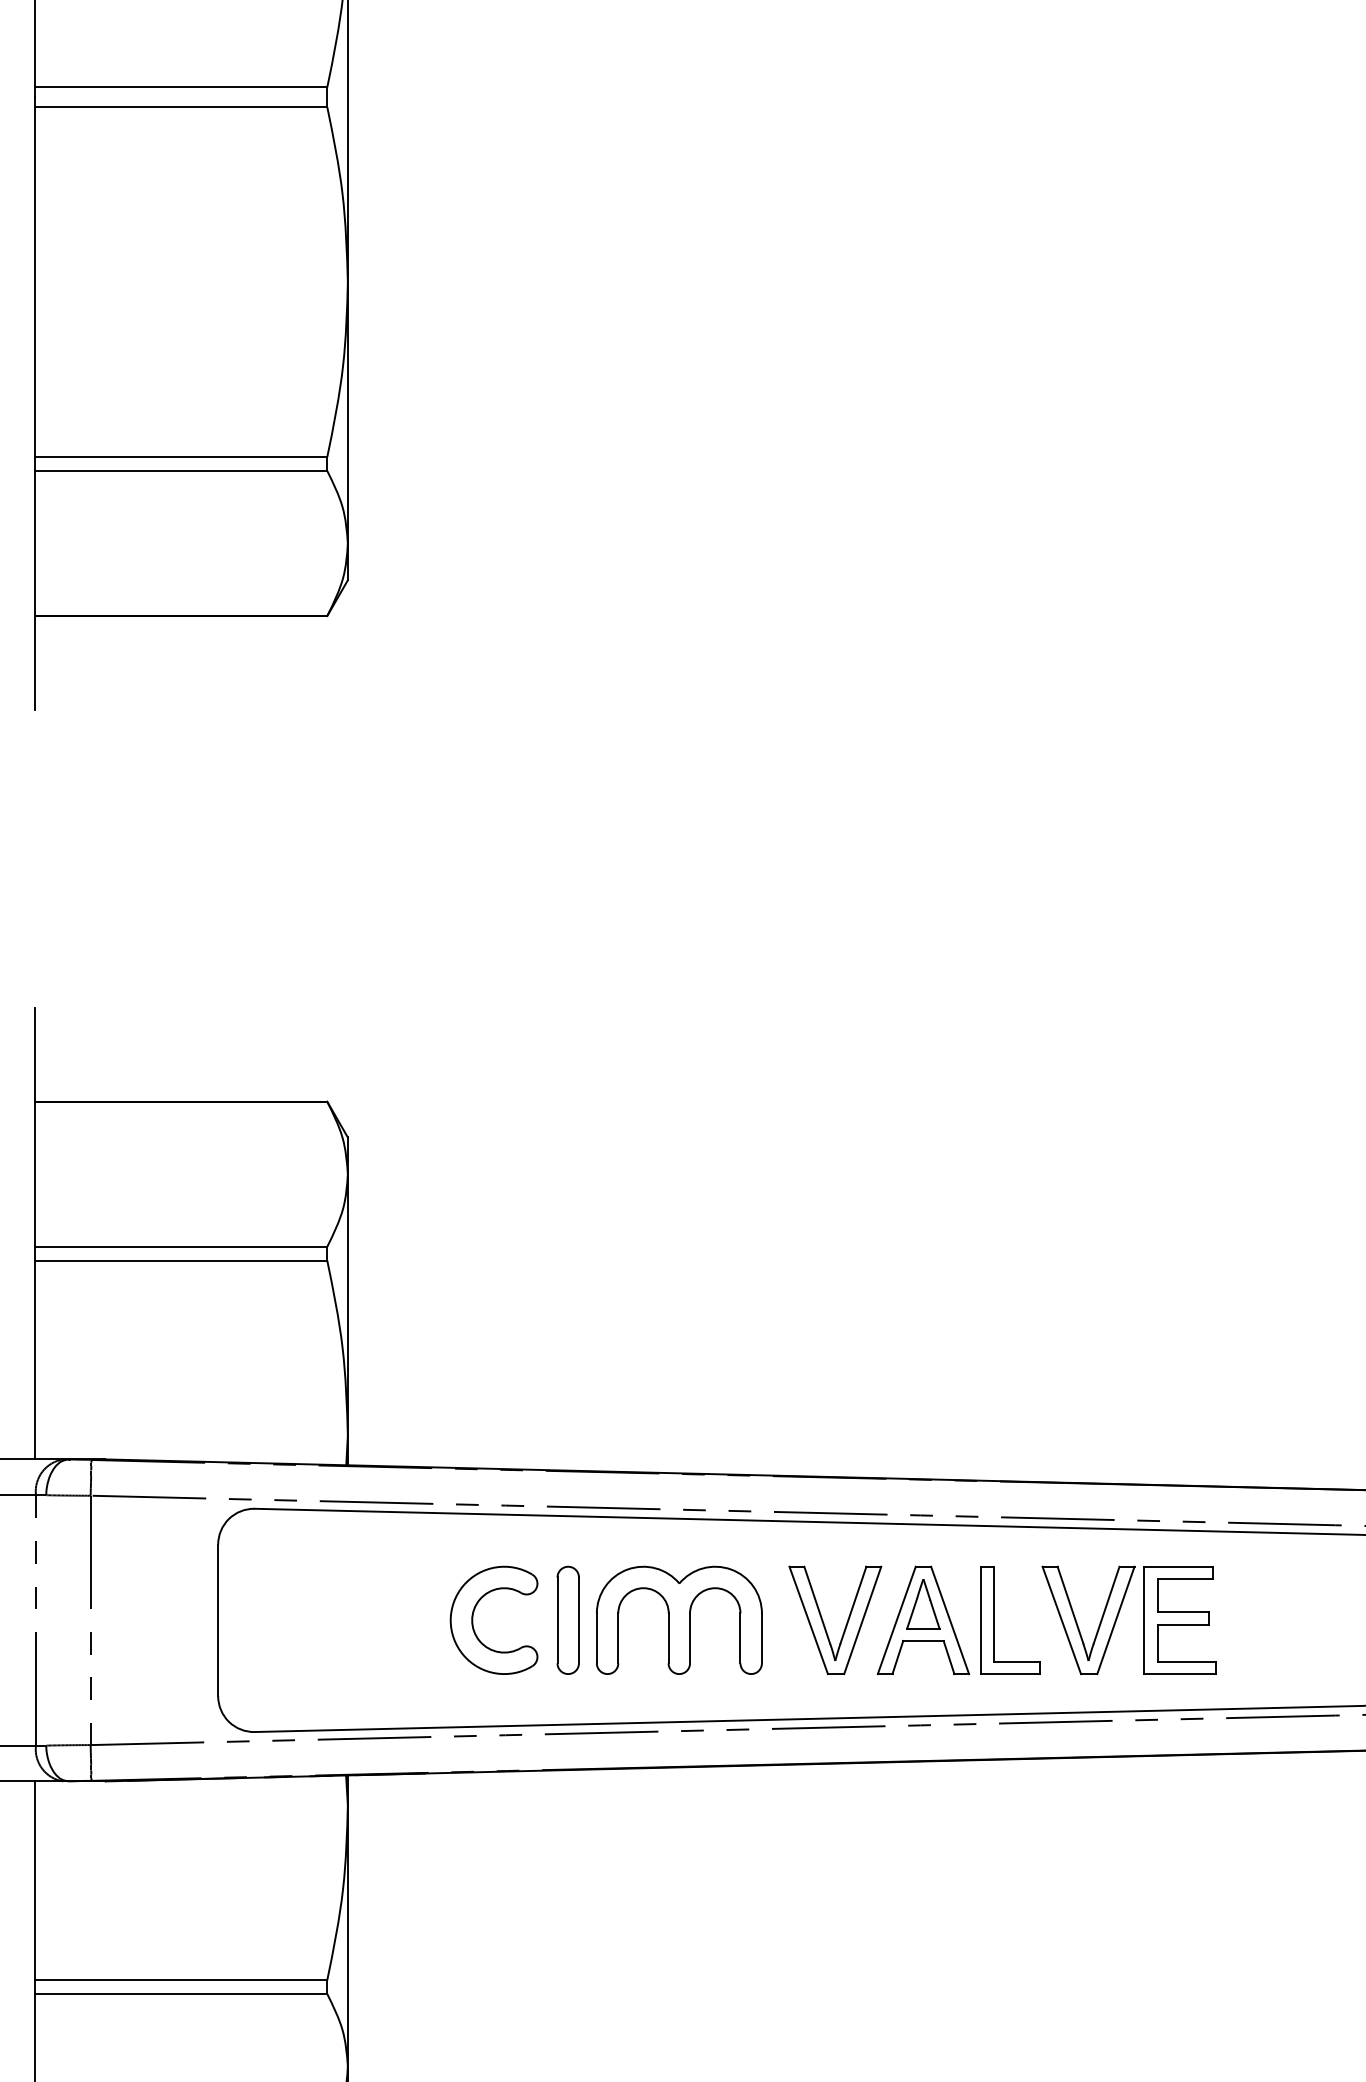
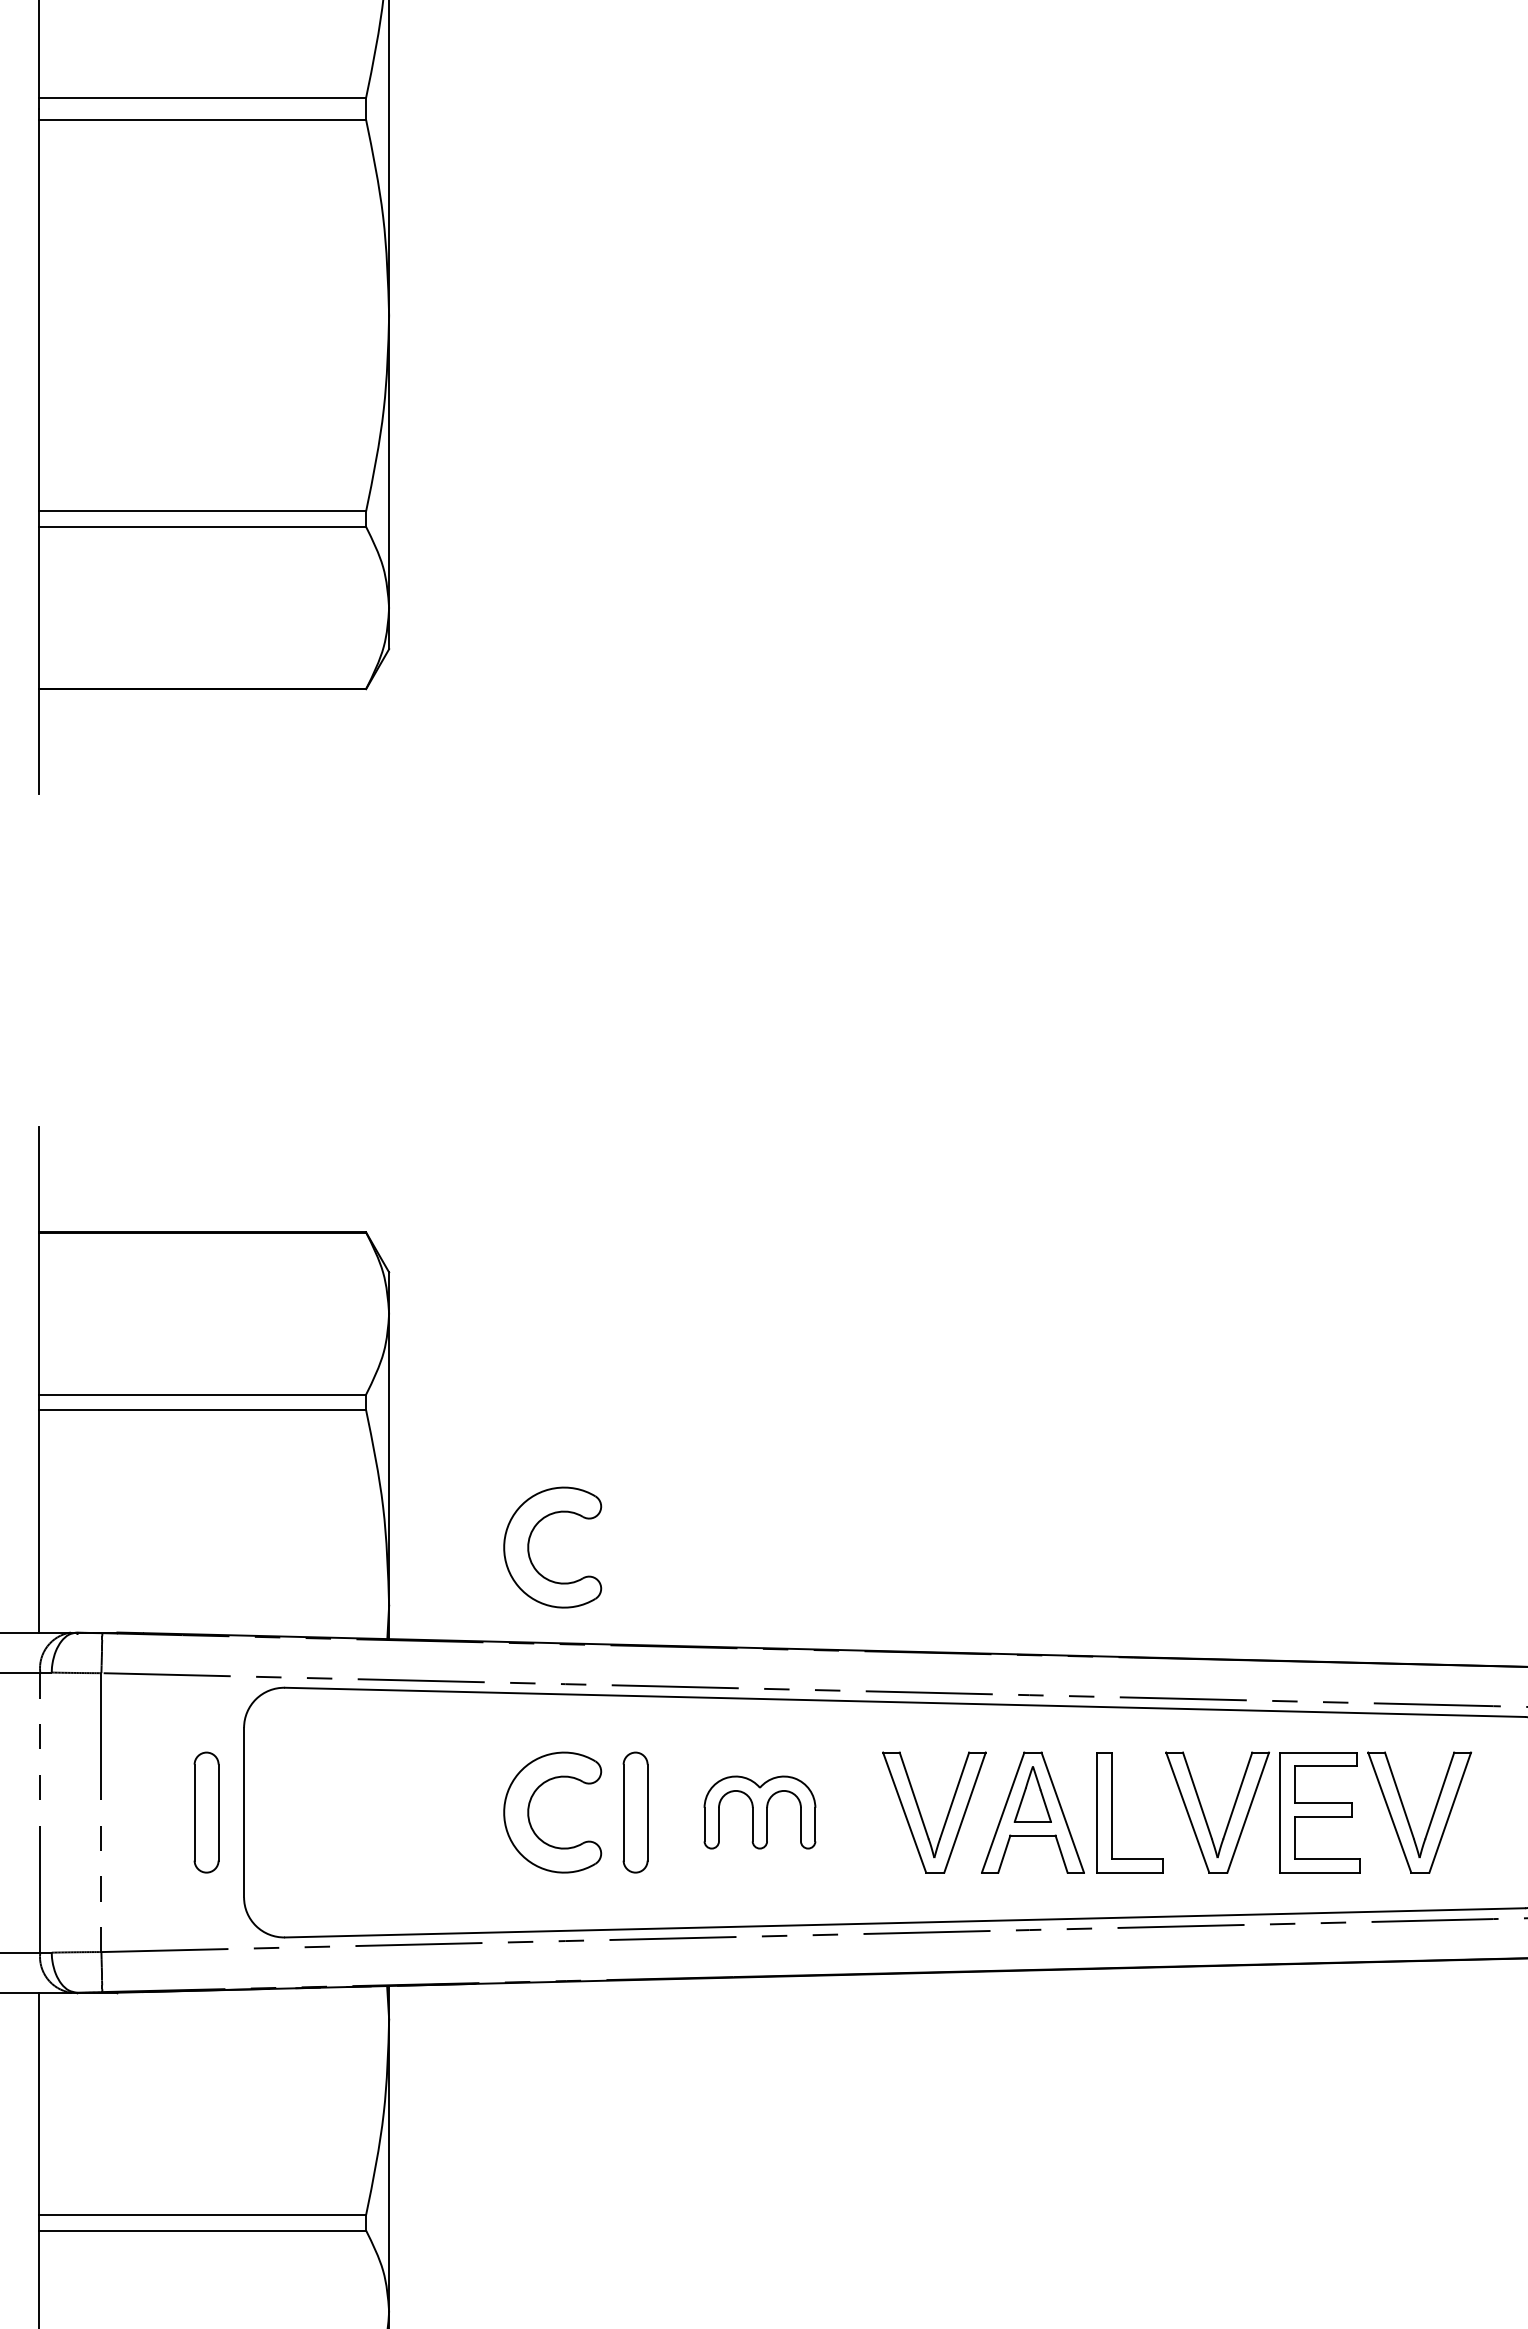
part: (473, 1383) -> (529, 1547), added
part: (184, 1620) -> (206, 1812), added
part: (678, 1620) -> (759, 1812), size x0.6
part: (1258, 1622) -> (1407, 1815), added

